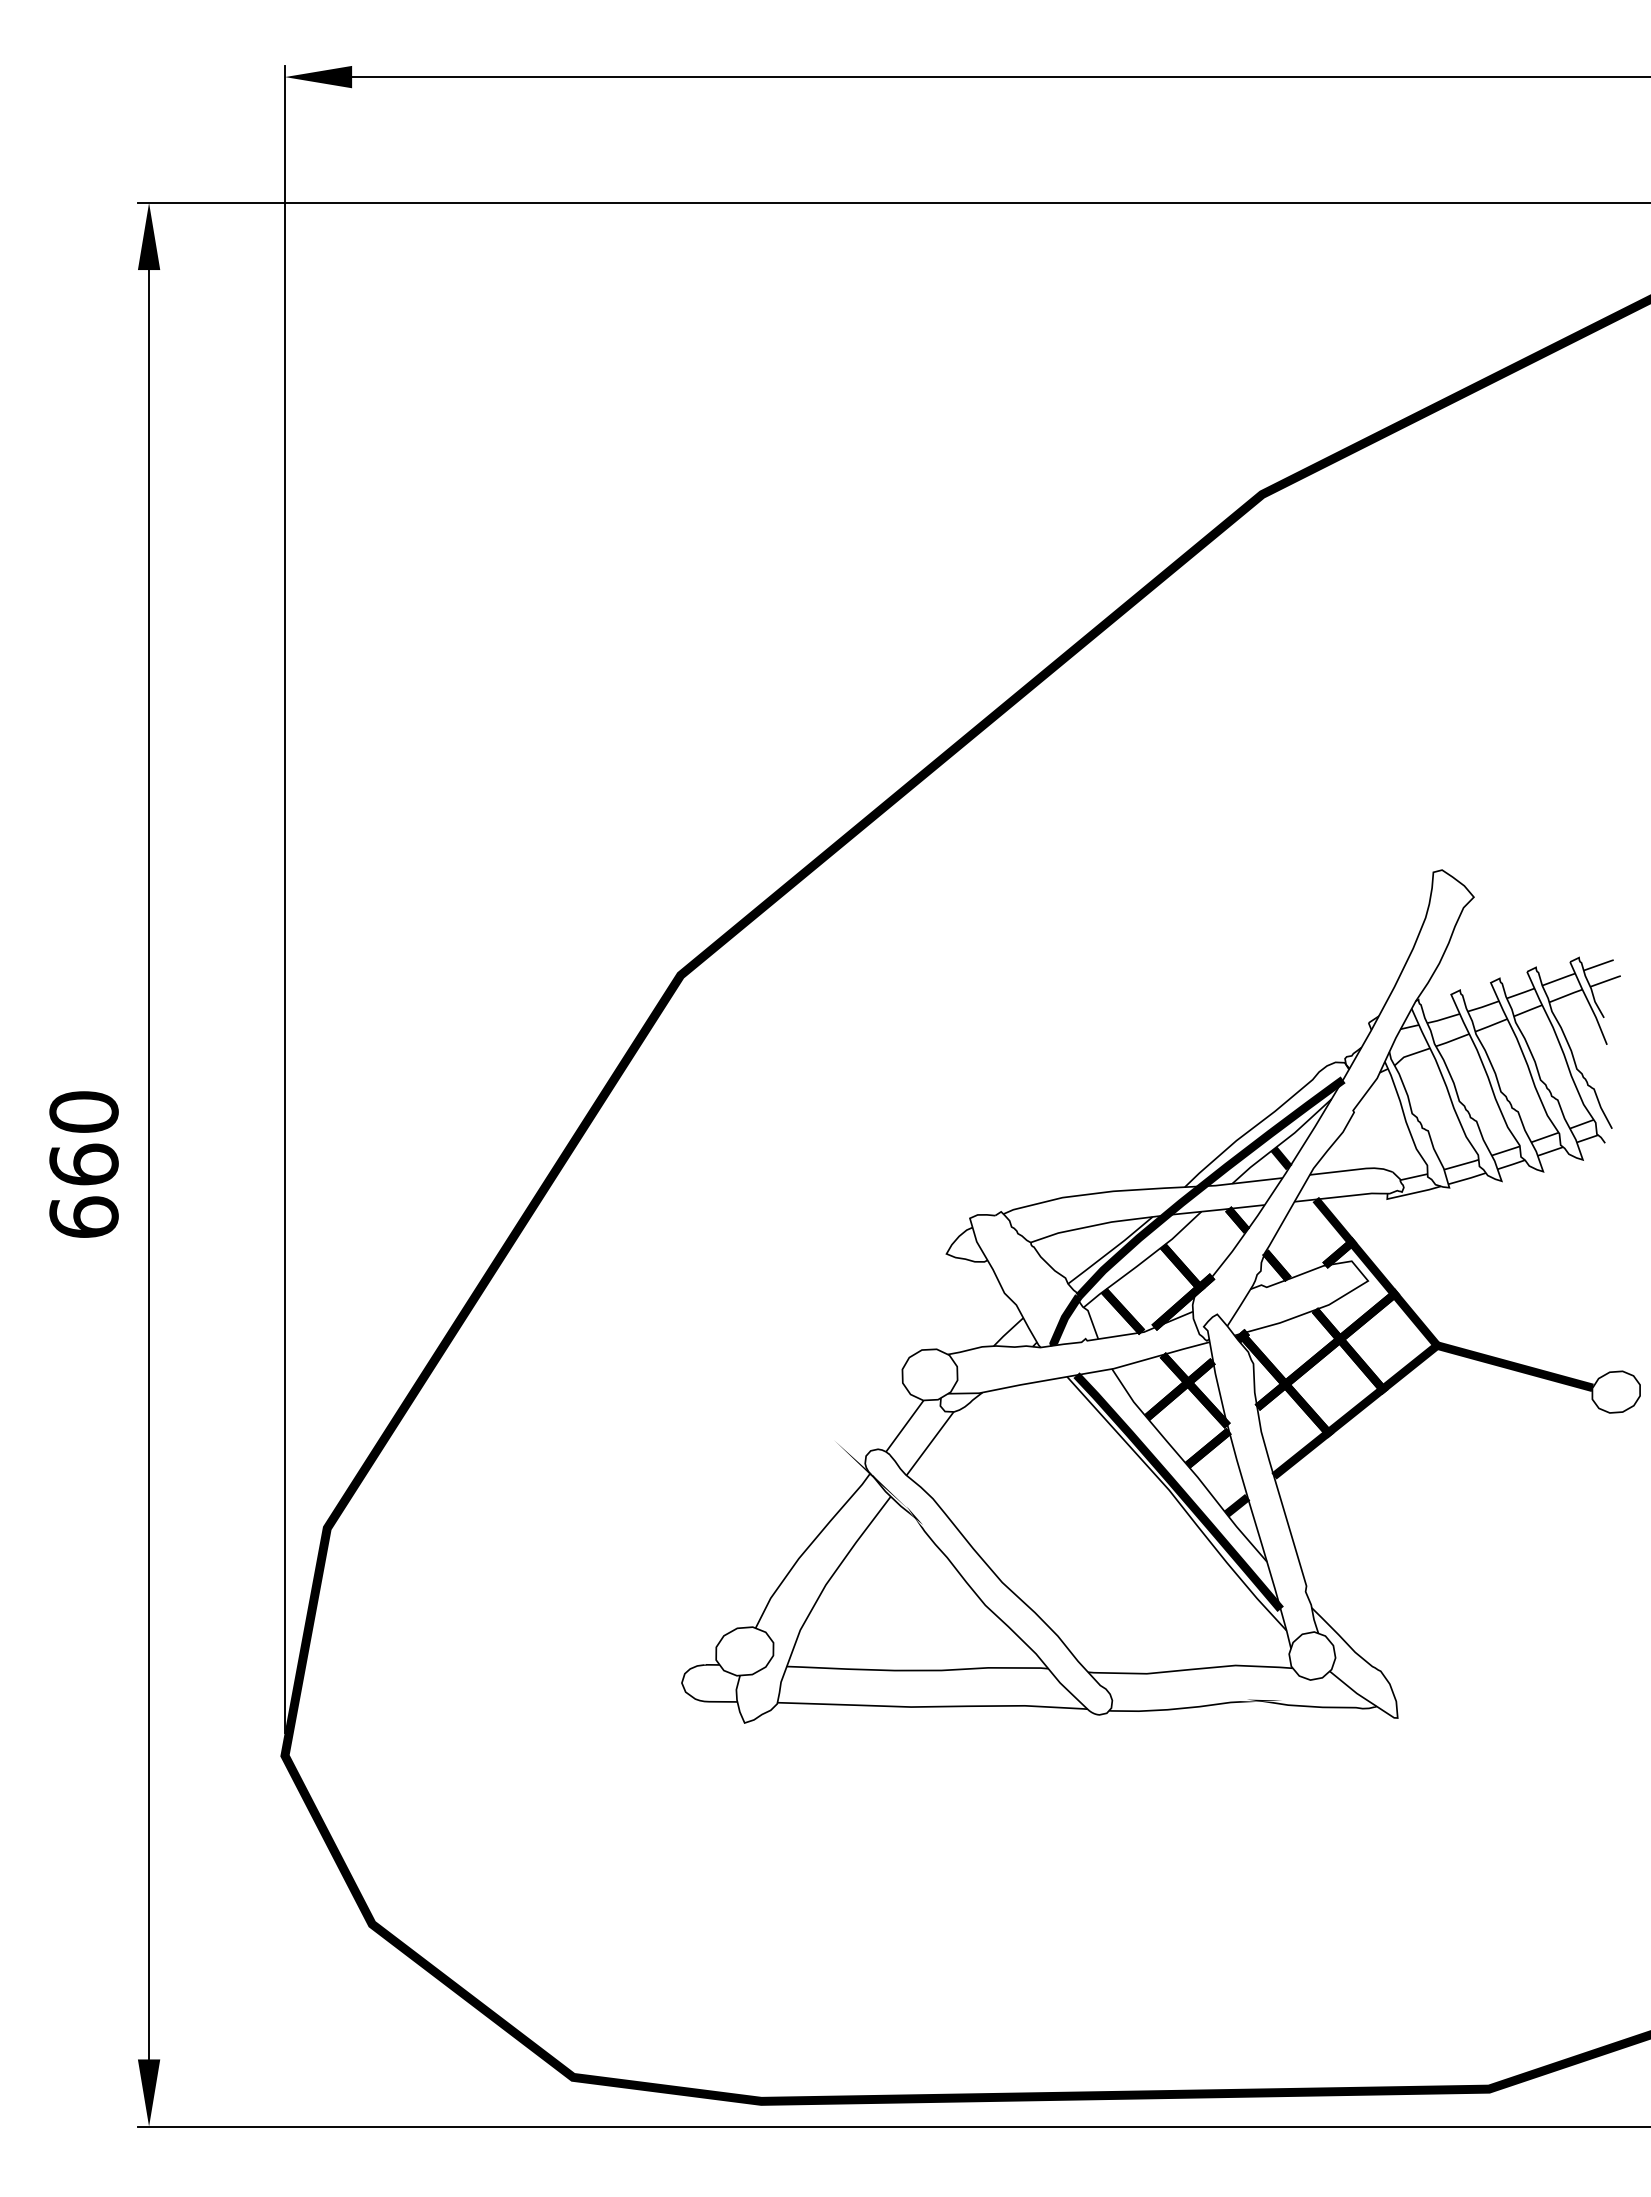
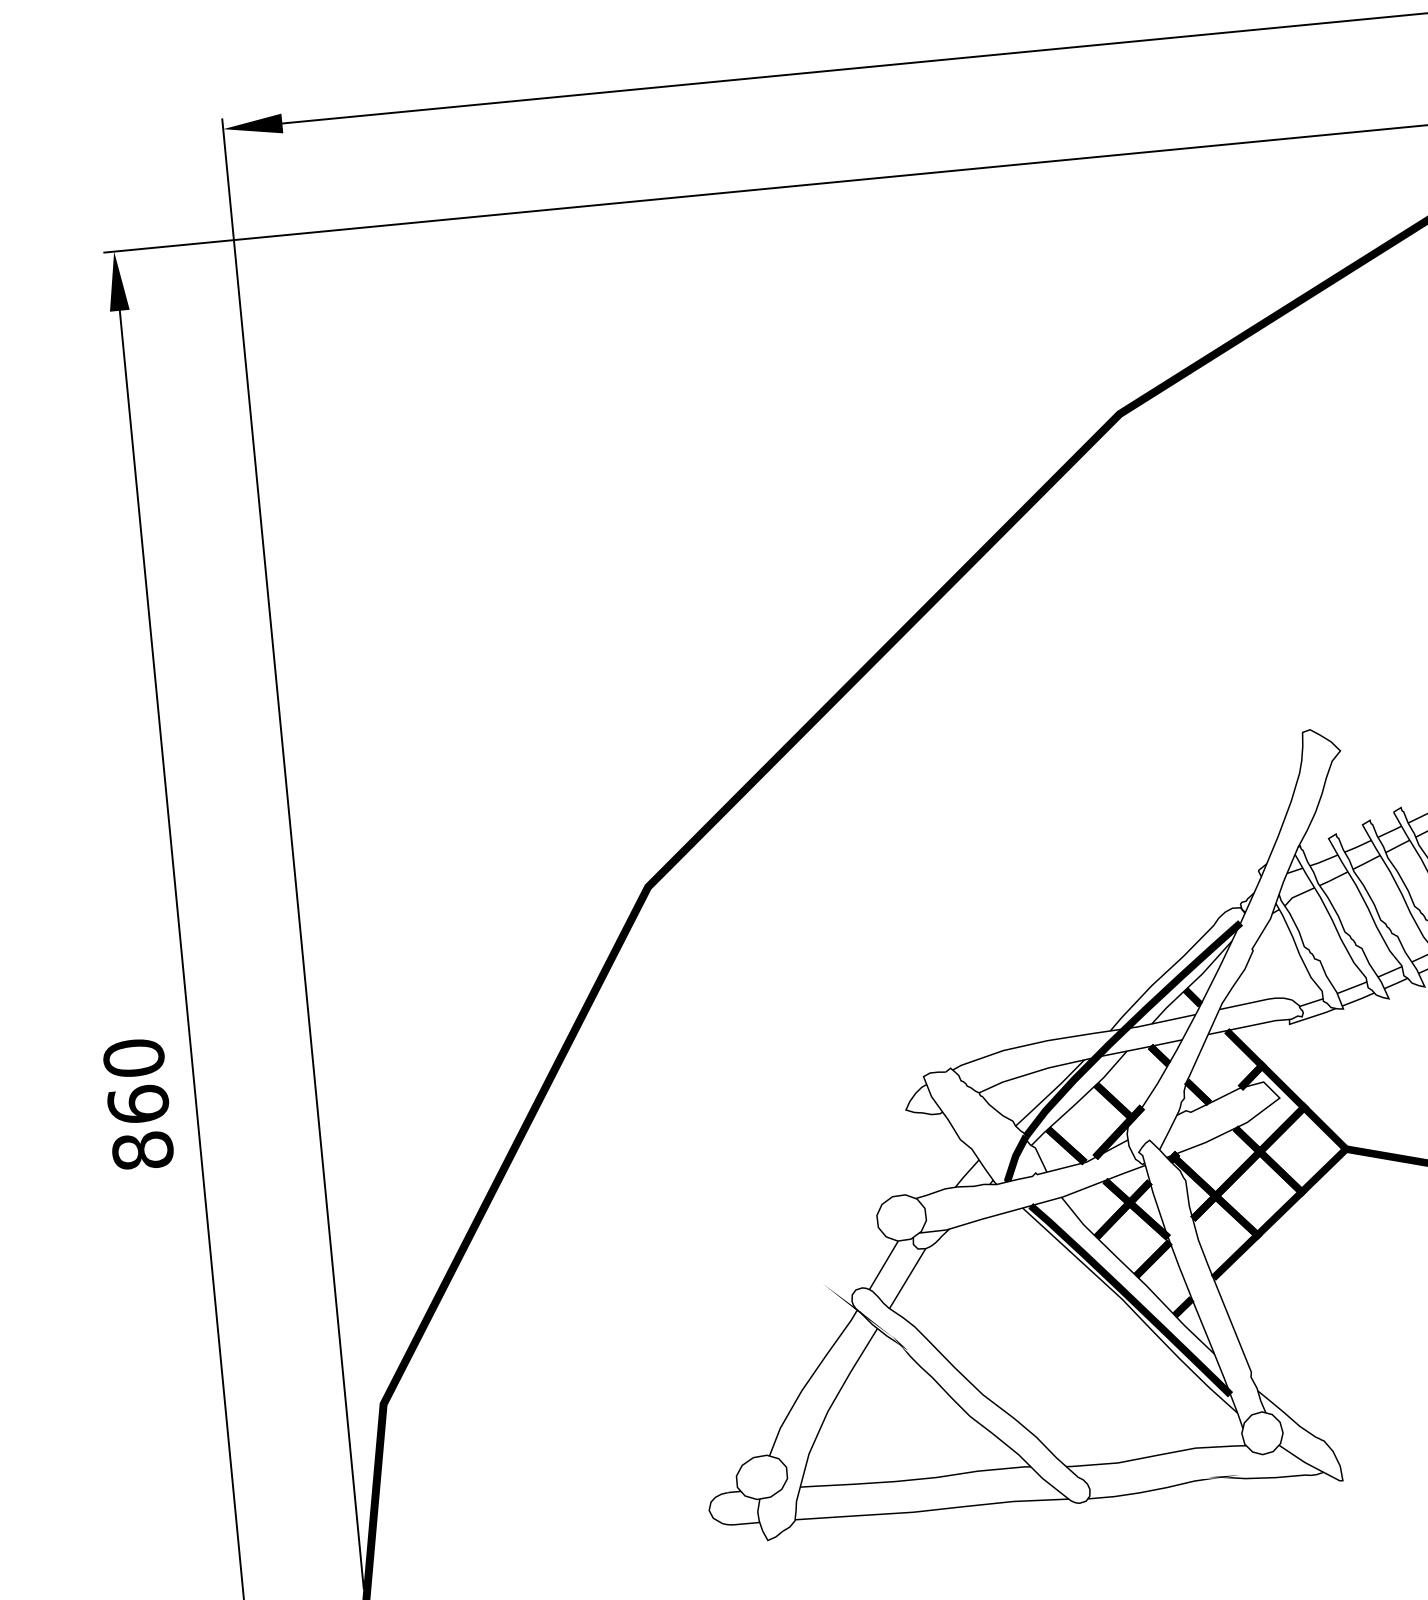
text: (83, 1217) -> (142, 1151), 660 -> 860

